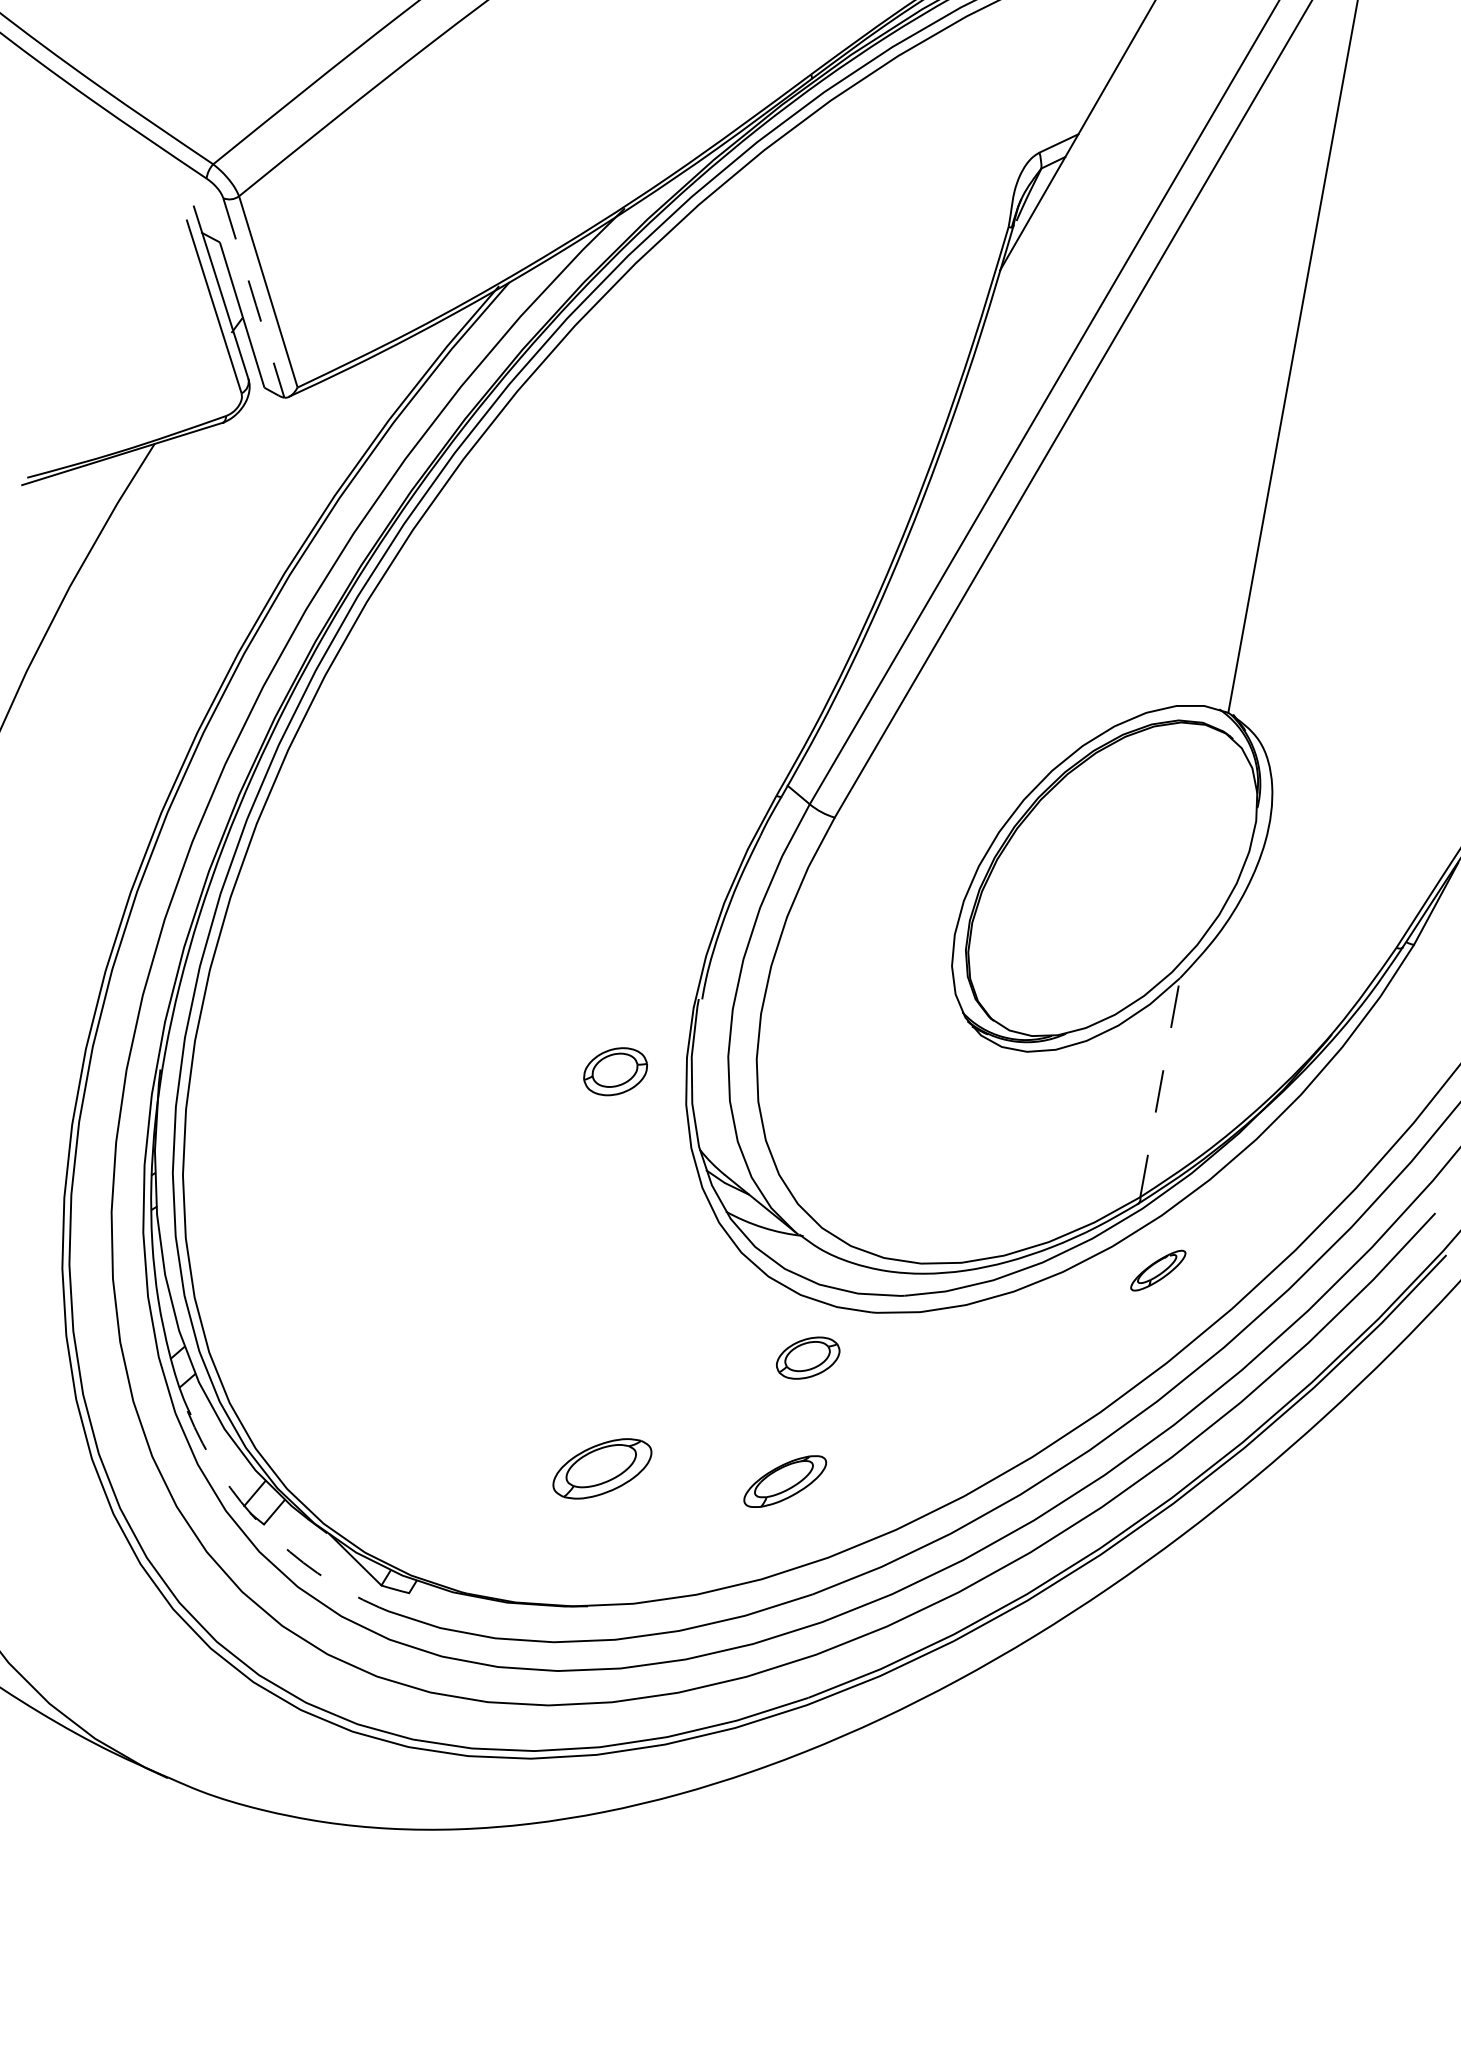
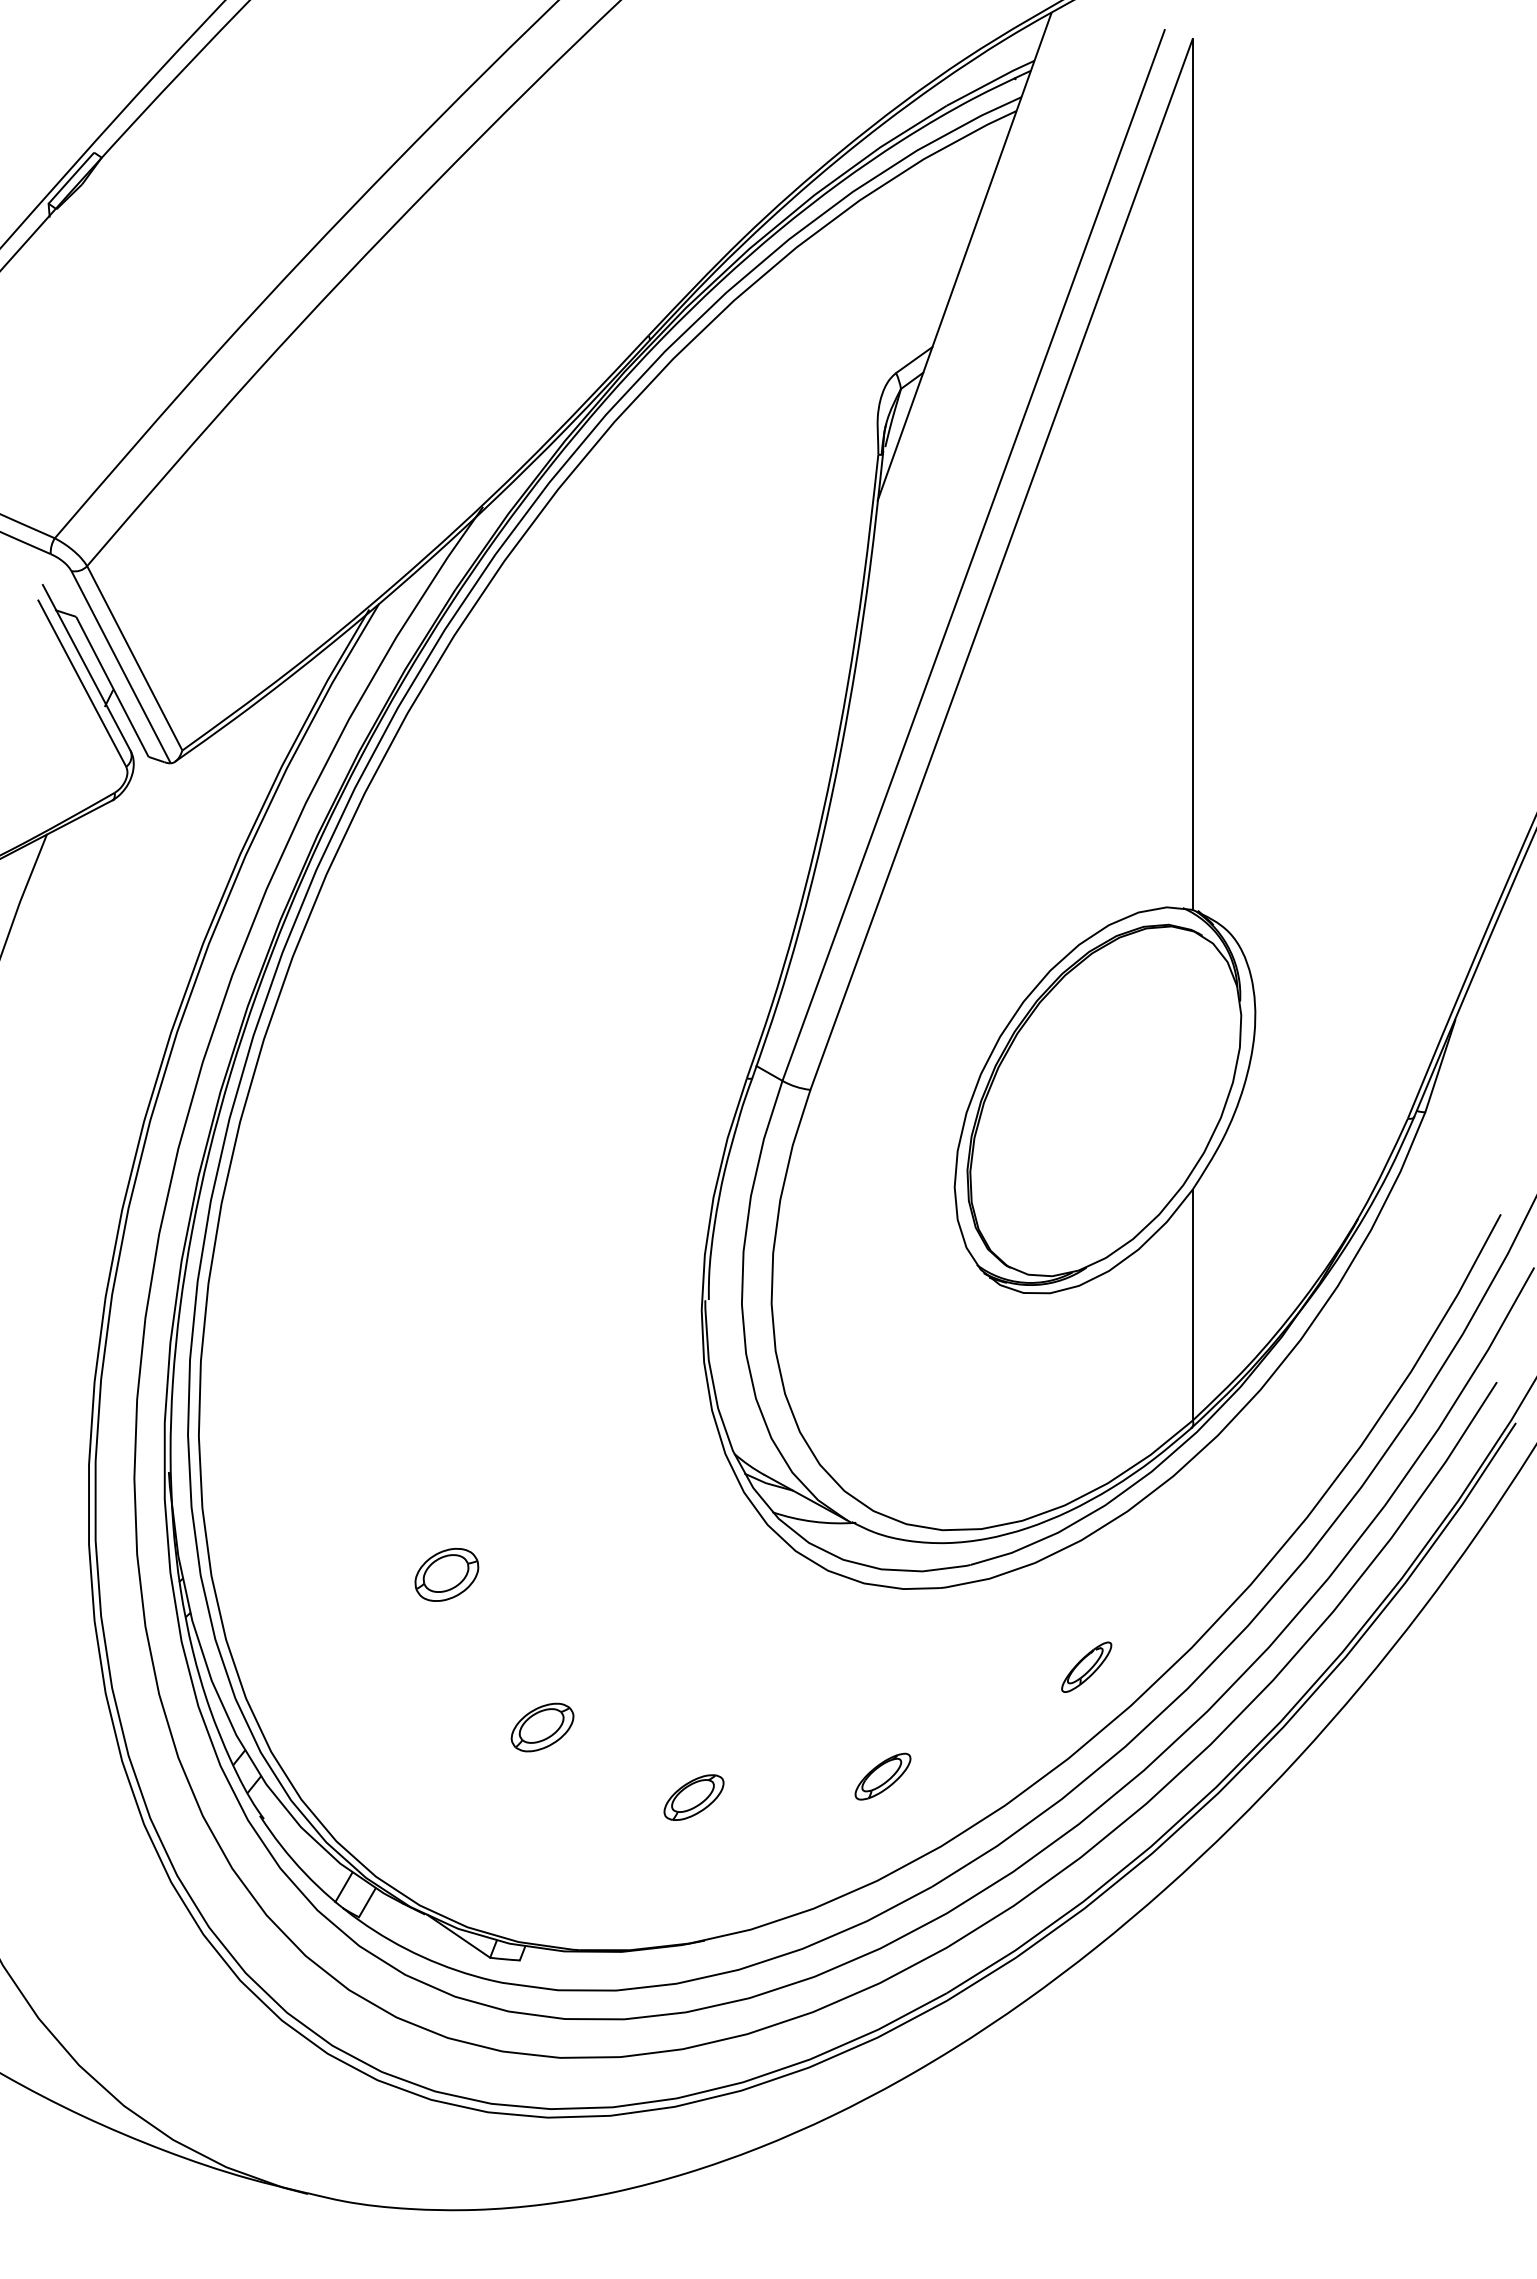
line: (254, 298) -> (121, 667), dashed -> solid
part: (615, 1071) -> (446, 1574), moved
line: (1160, 1087) -> (1192, 1304), dashed -> solid
part: (1158, 1269) -> (1086, 1666), moved
part: (808, 1358) -> (542, 1727), moved
part: (601, 1468) -> (693, 1797), size x0.62
part: (784, 1481) -> (882, 1776), size x0.71
arc: (263, 1527) -> (359, 1920), dashed -> solid

